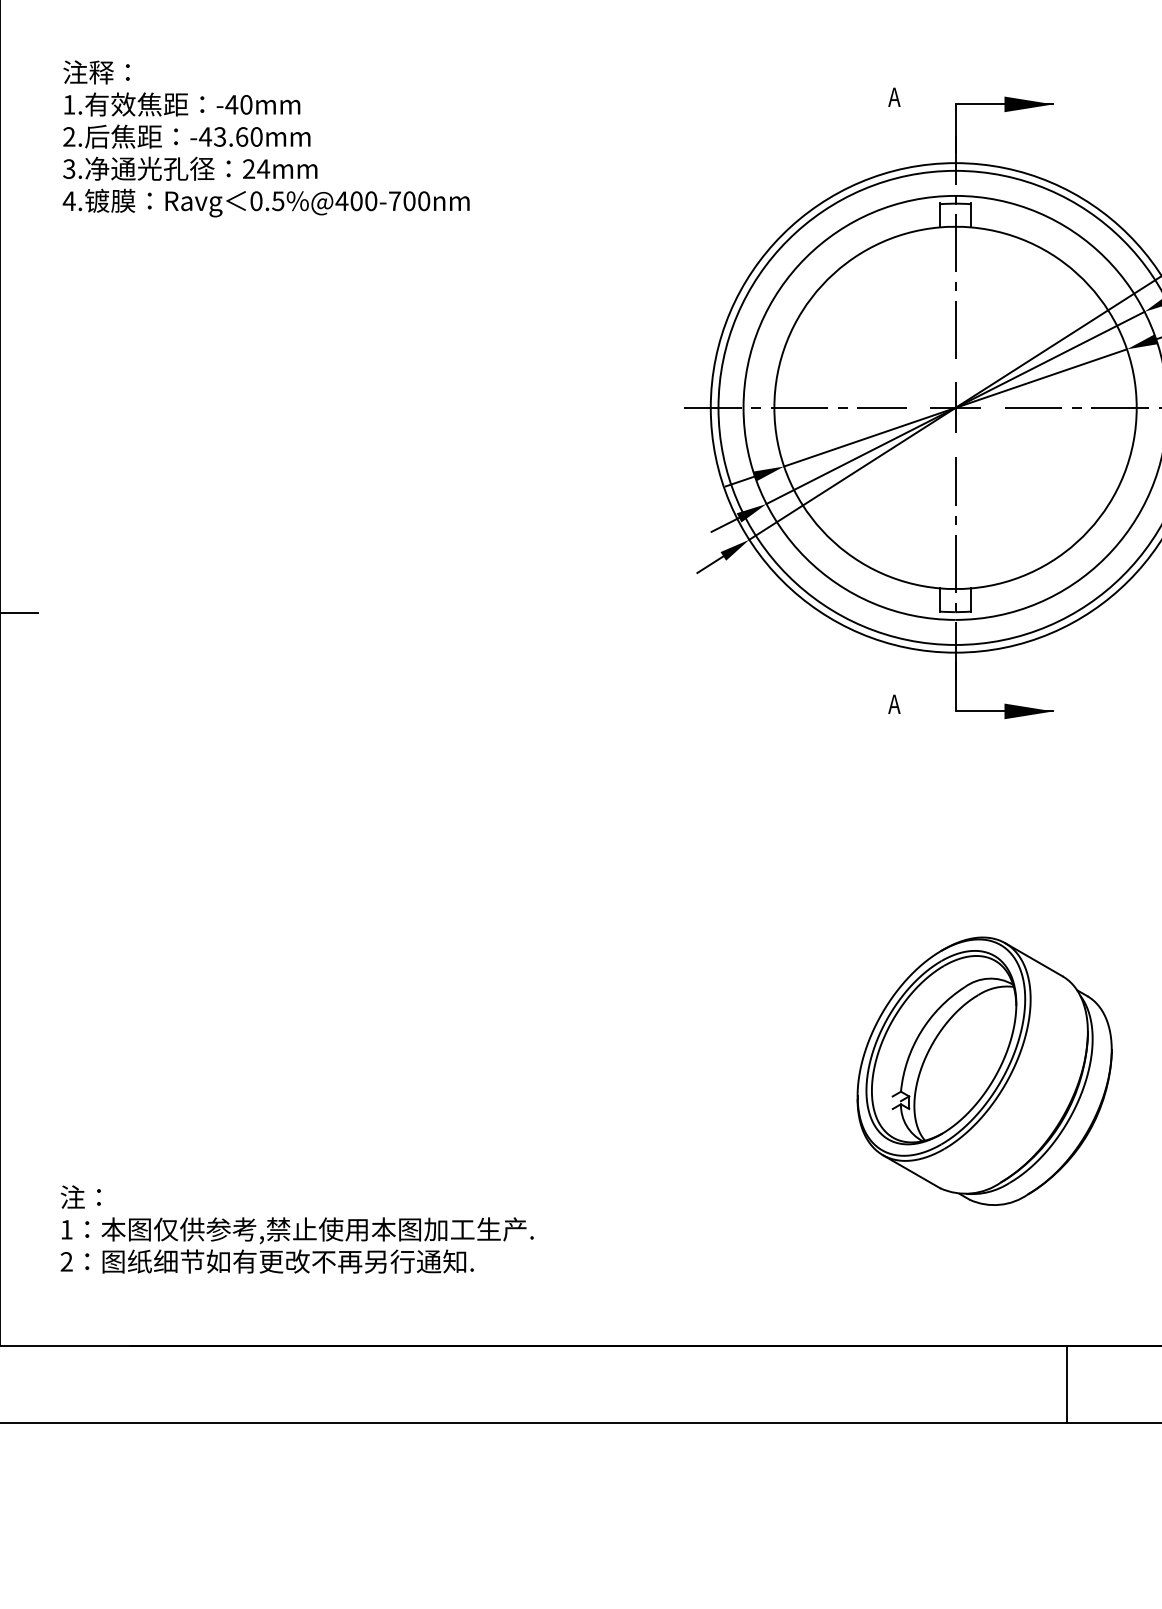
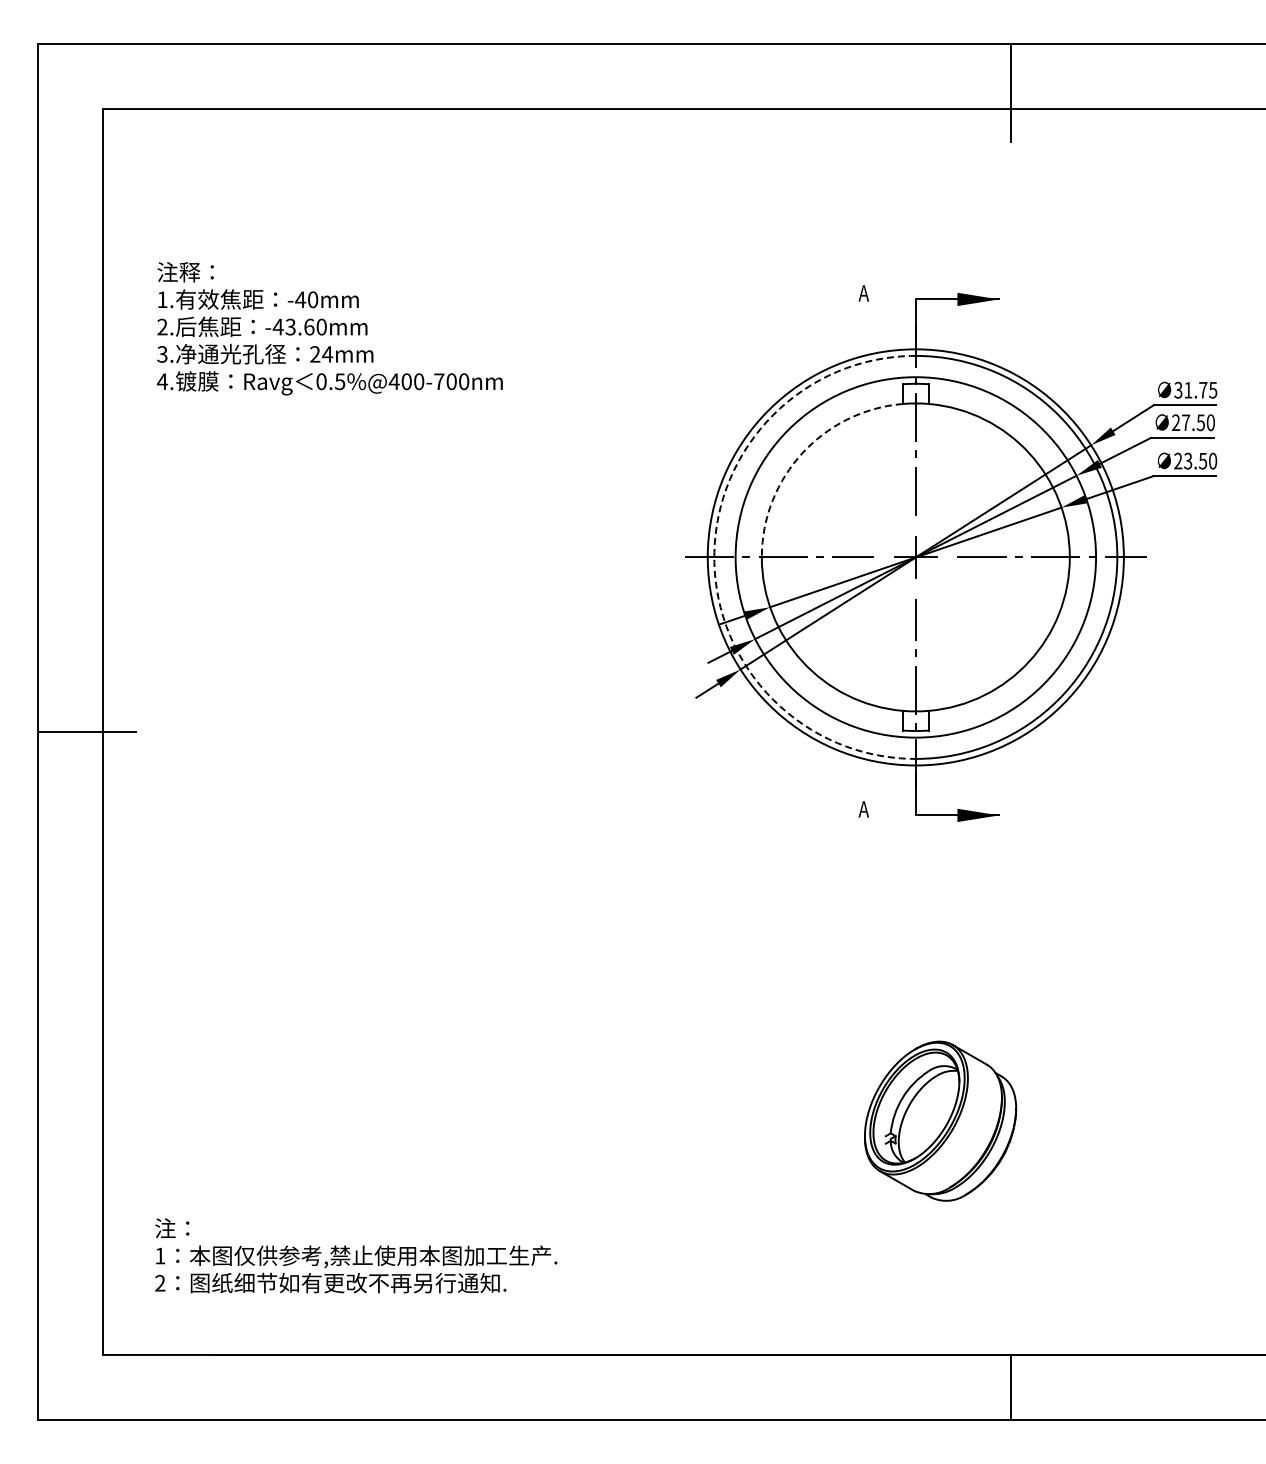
arc: (822, 285) -> (802, 453), solid -> dashed
arc: (718, 408) -> (714, 557), solid -> dashed
part: (984, 1070) -> (940, 1120), size x0.7

